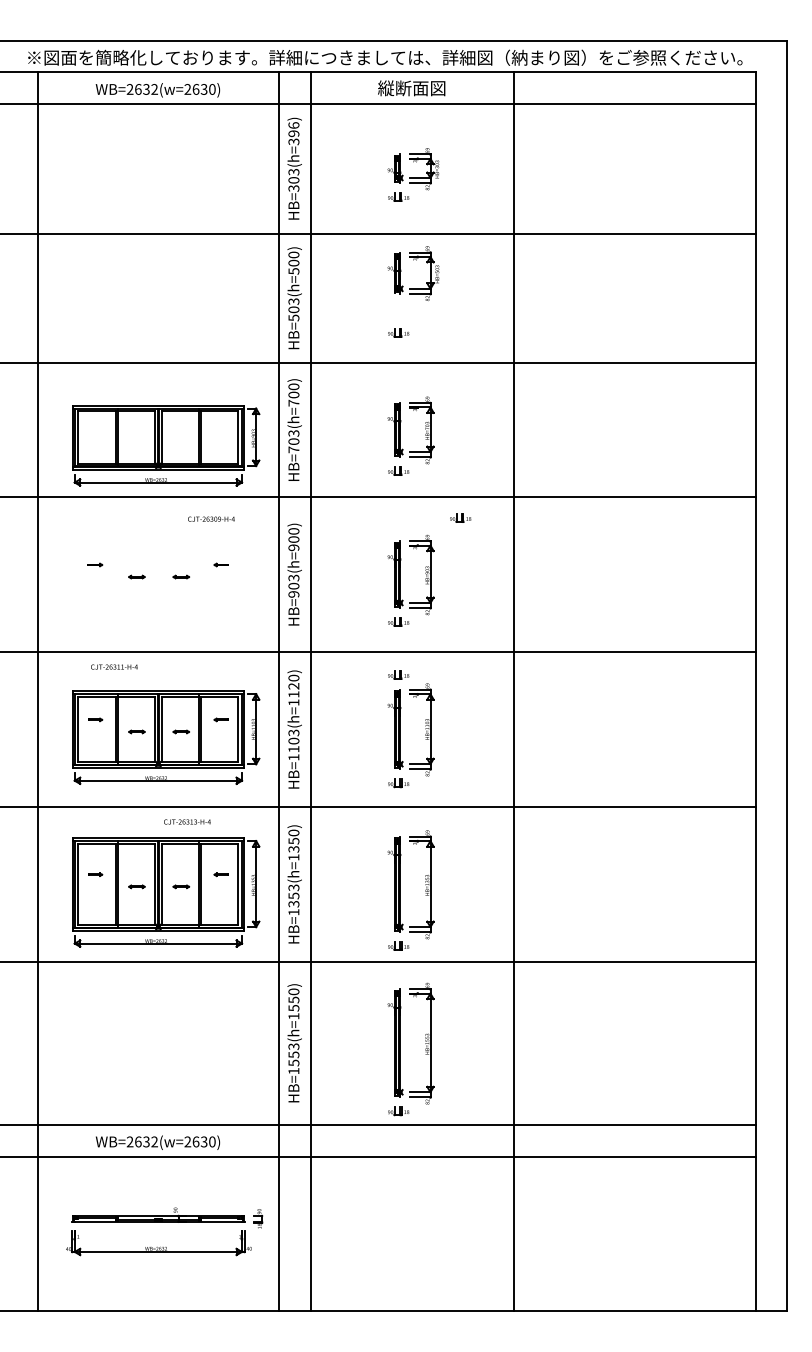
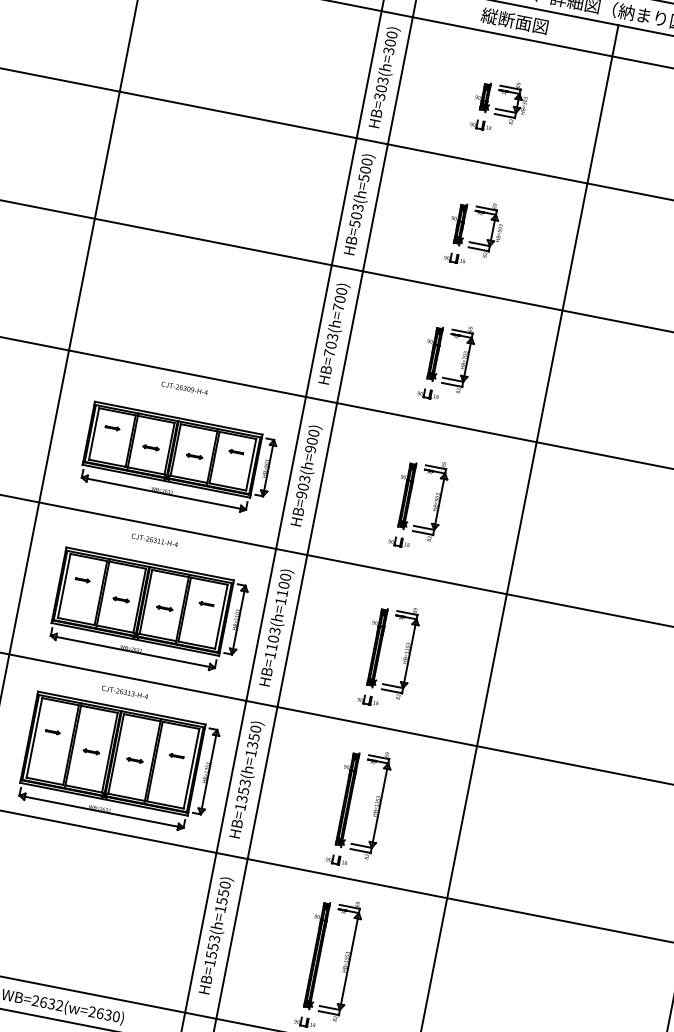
text: (293, 129) -> (390, 38), HB=303(h=396) -> HB=303(h=300)
part: (401, 271) -> (464, 223), moved
part: (166, 445) -> (179, 458), moved
part: (460, 517) -> (480, 451), removed
text: (211, 518) -> (184, 387), moved
text: (114, 666) -> (155, 539), moved
part: (398, 674) -> (388, 593), removed
text: (293, 686) -> (283, 585), HB=1103(h=1120) -> HB=1103(h=1100)
text: (187, 821) -> (125, 691), moved

